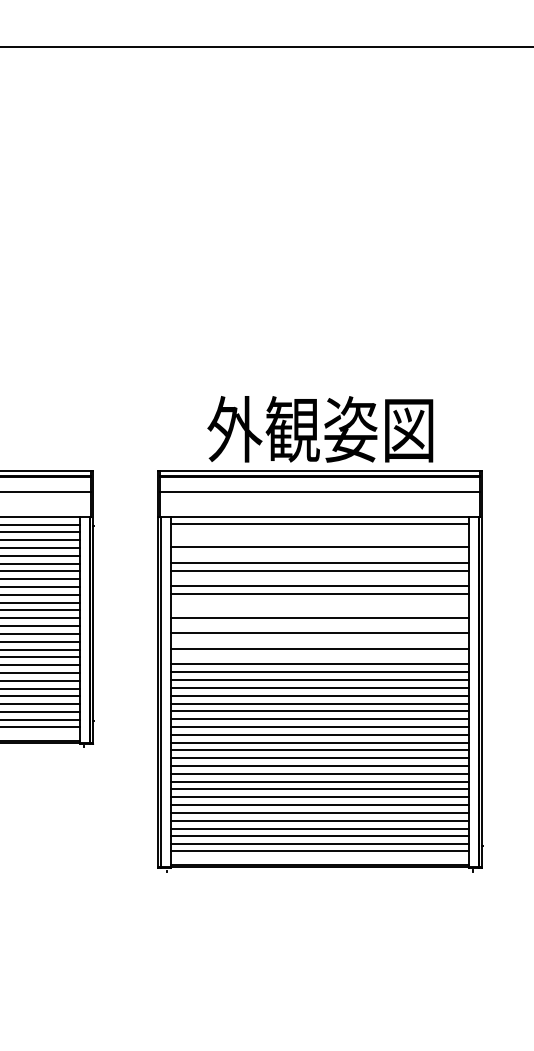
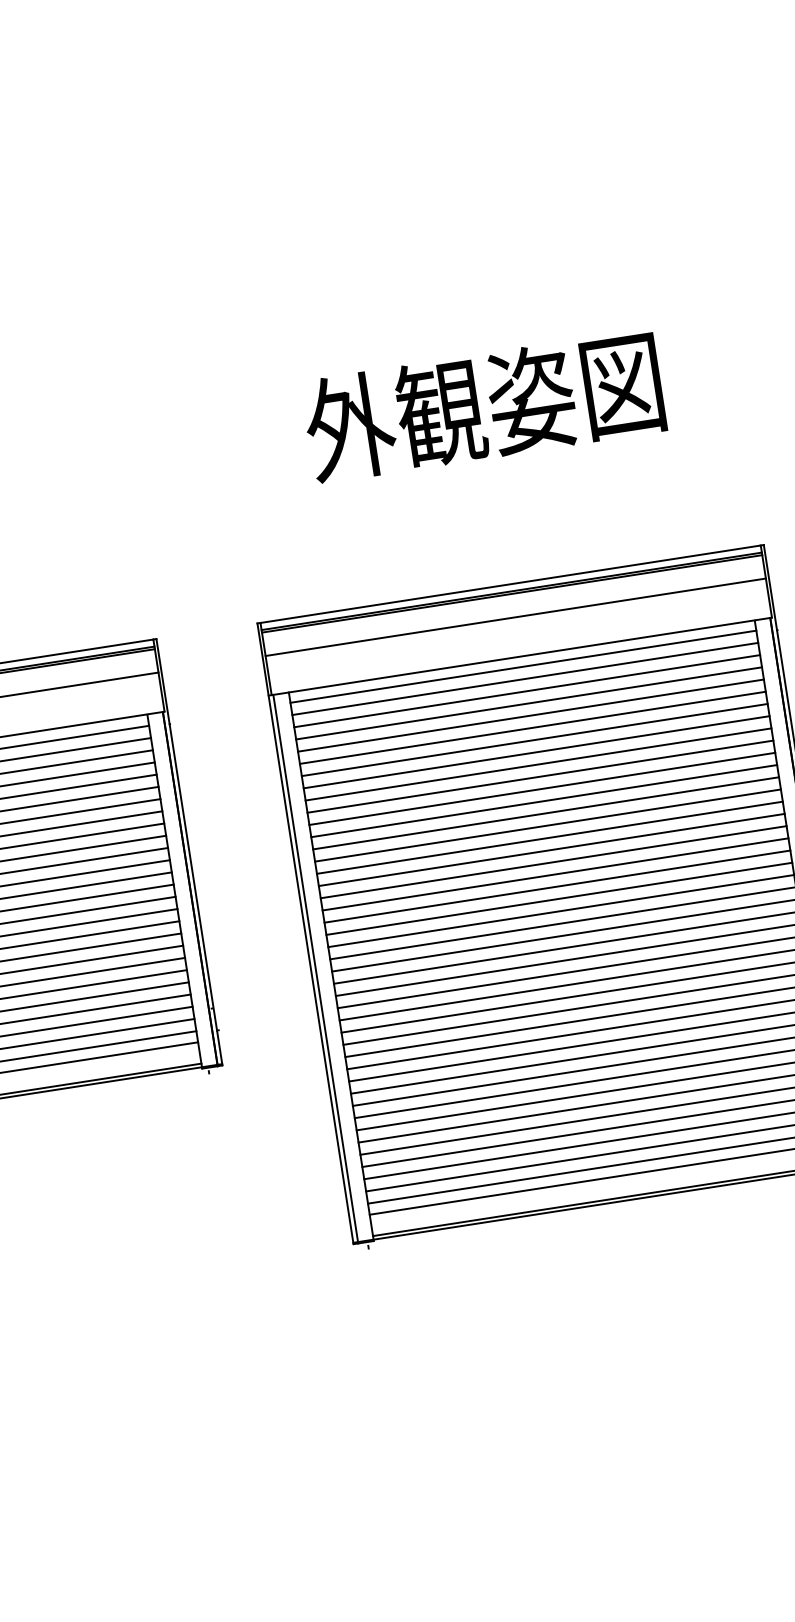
text: (320, 429) -> (484, 406), moved
line: (319, 531) -> (524, 678), added
line: (319, 539) -> (526, 691), added
line: (319, 555) -> (530, 716), added
line: (319, 578) -> (536, 752), added
line: (319, 601) -> (541, 788), added
line: (319, 609) -> (543, 800), added
line: (319, 625) -> (547, 825), added
line: (319, 641) -> (551, 850), added
line: (319, 656) -> (554, 874), added

